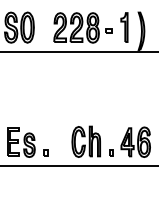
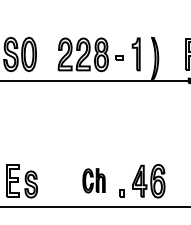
part: (85, 141) -> (93, 180), size x0.7
part: (45, 153) -> (48, 193), removed

